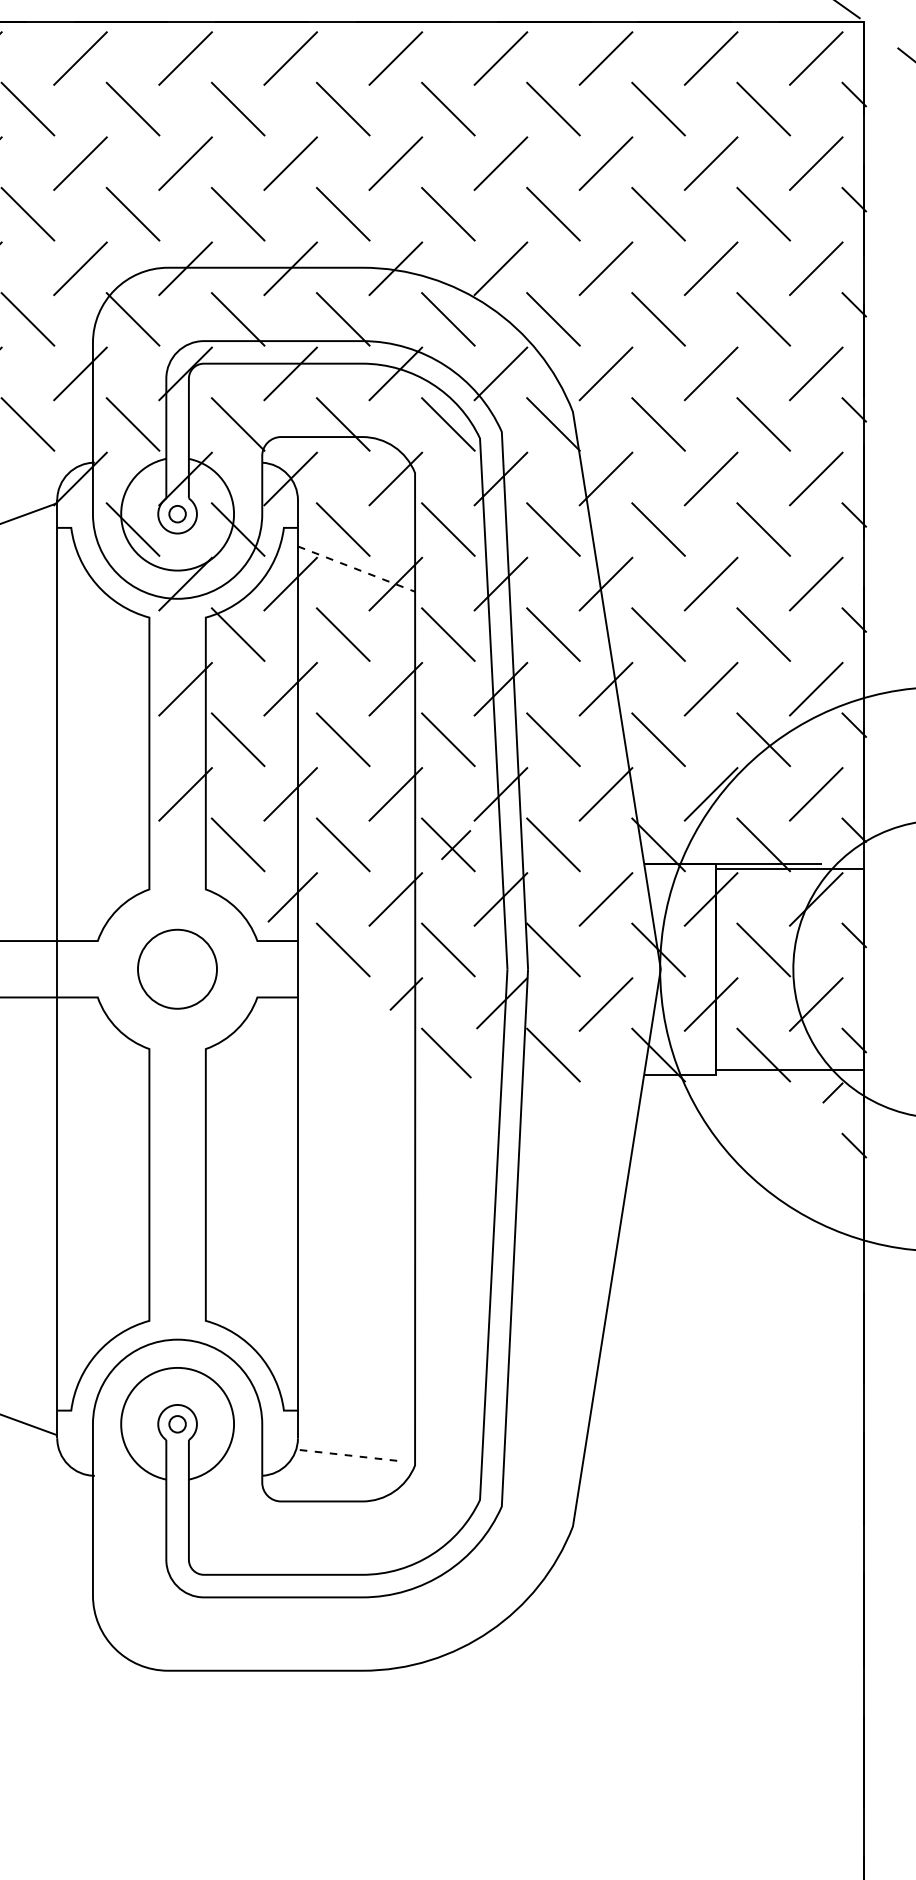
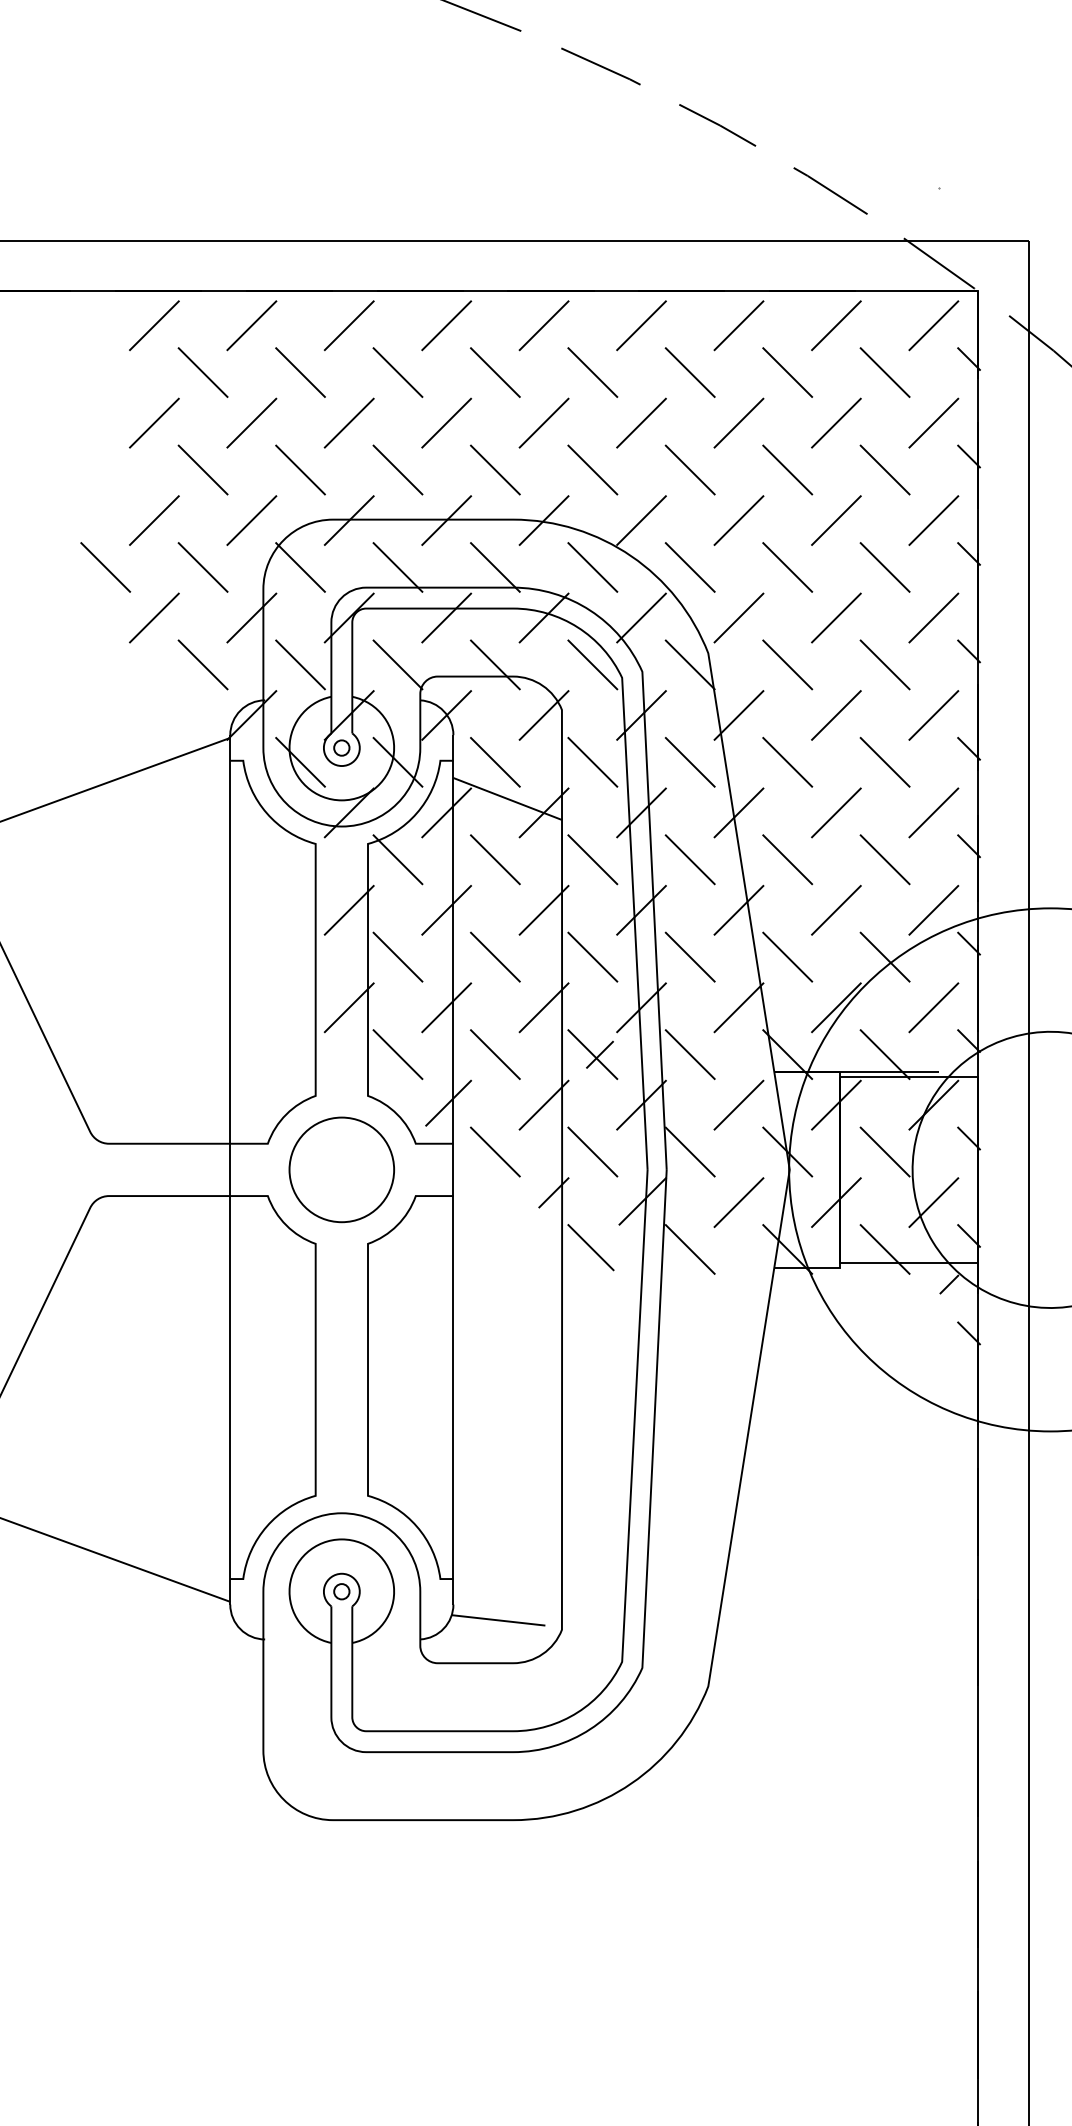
line: (357, 569) -> (508, 799), dashed -> solid
circle: (177, 968) -> (341, 1169), size x1.43
line: (346, 1455) -> (498, 1620), dashed -> solid

